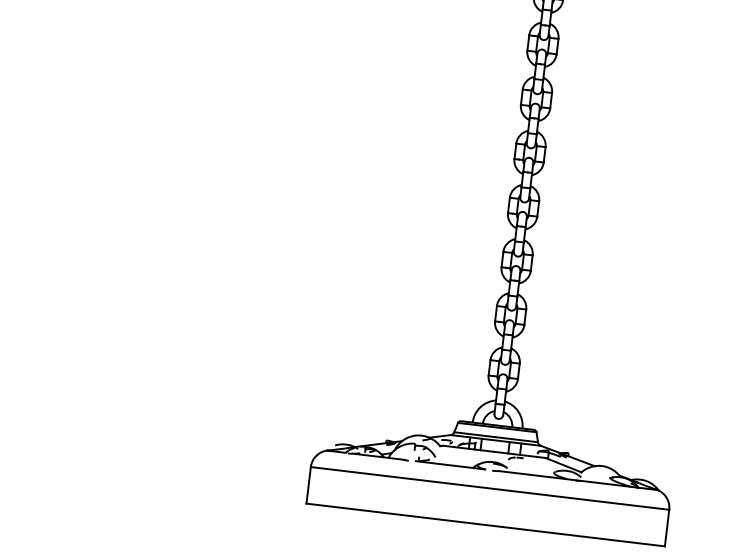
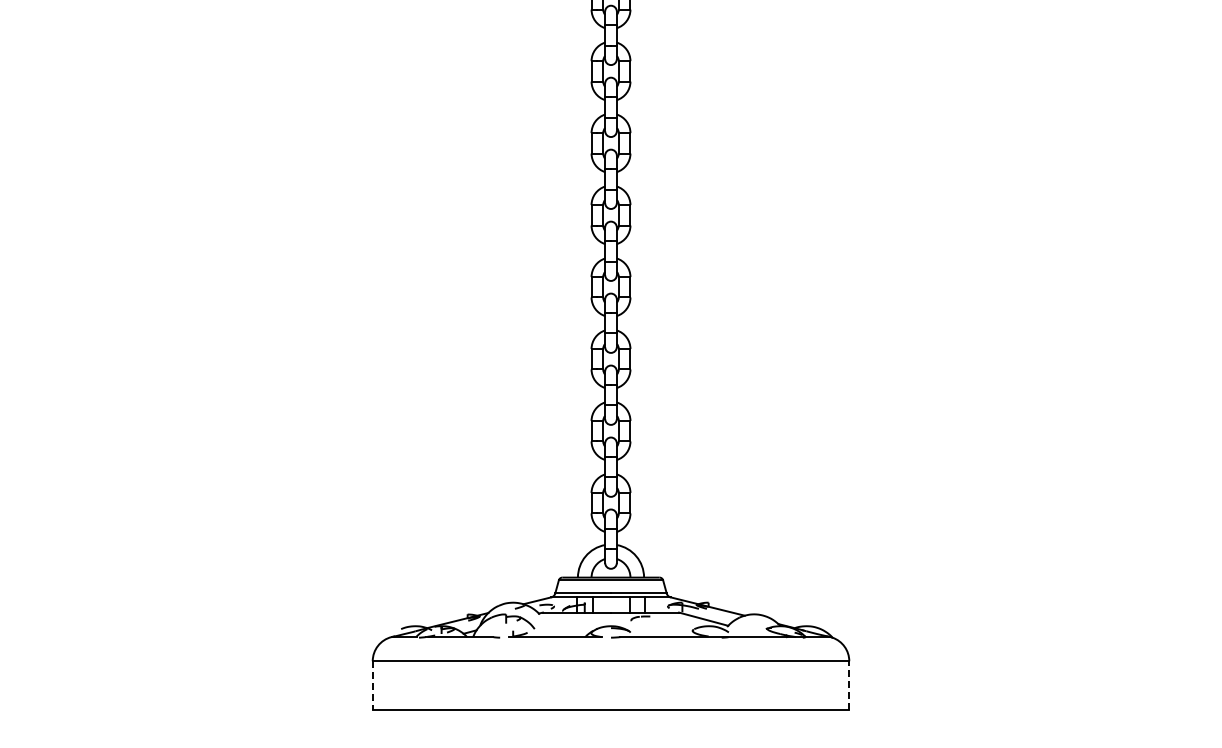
line: (308, 486) -> (372, 686), solid -> dashed
line: (667, 528) -> (849, 685), solid -> dashed

